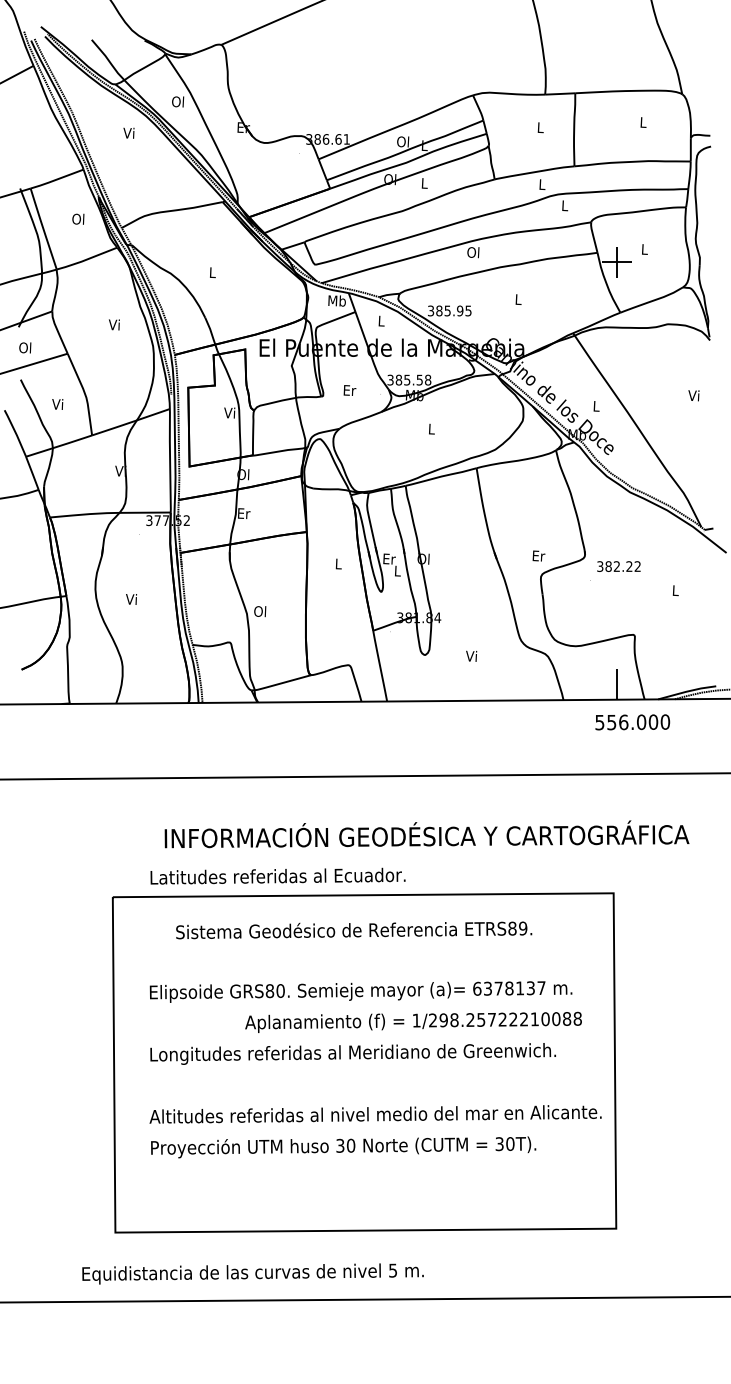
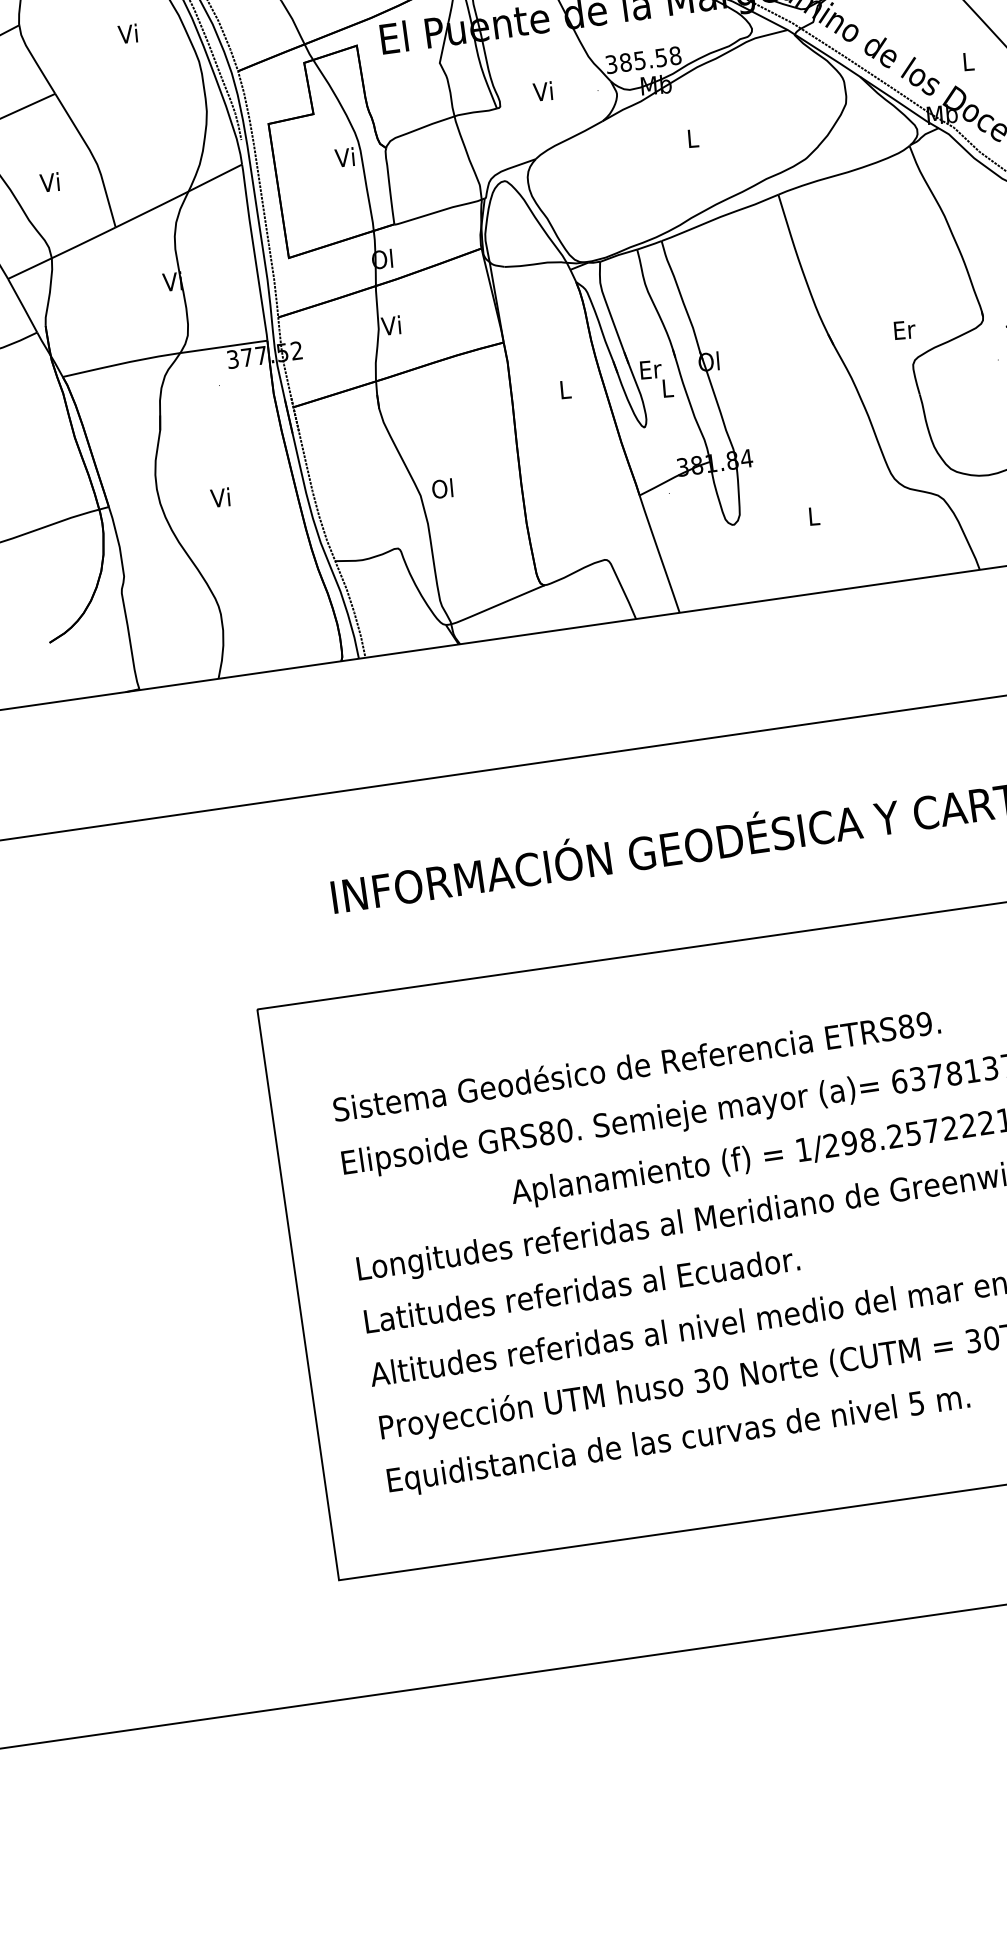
text: (349, 390) -> (543, 91), Er -> Vi
text: (243, 513) -> (391, 325), Er -> Vi
text: (471, 655) -> (812, 514), Vi -> L
text: (277, 875) -> (580, 1288), moved
text: (354, 930) -> (637, 1066), moved
text: (252, 1273) -> (677, 1440), moved

